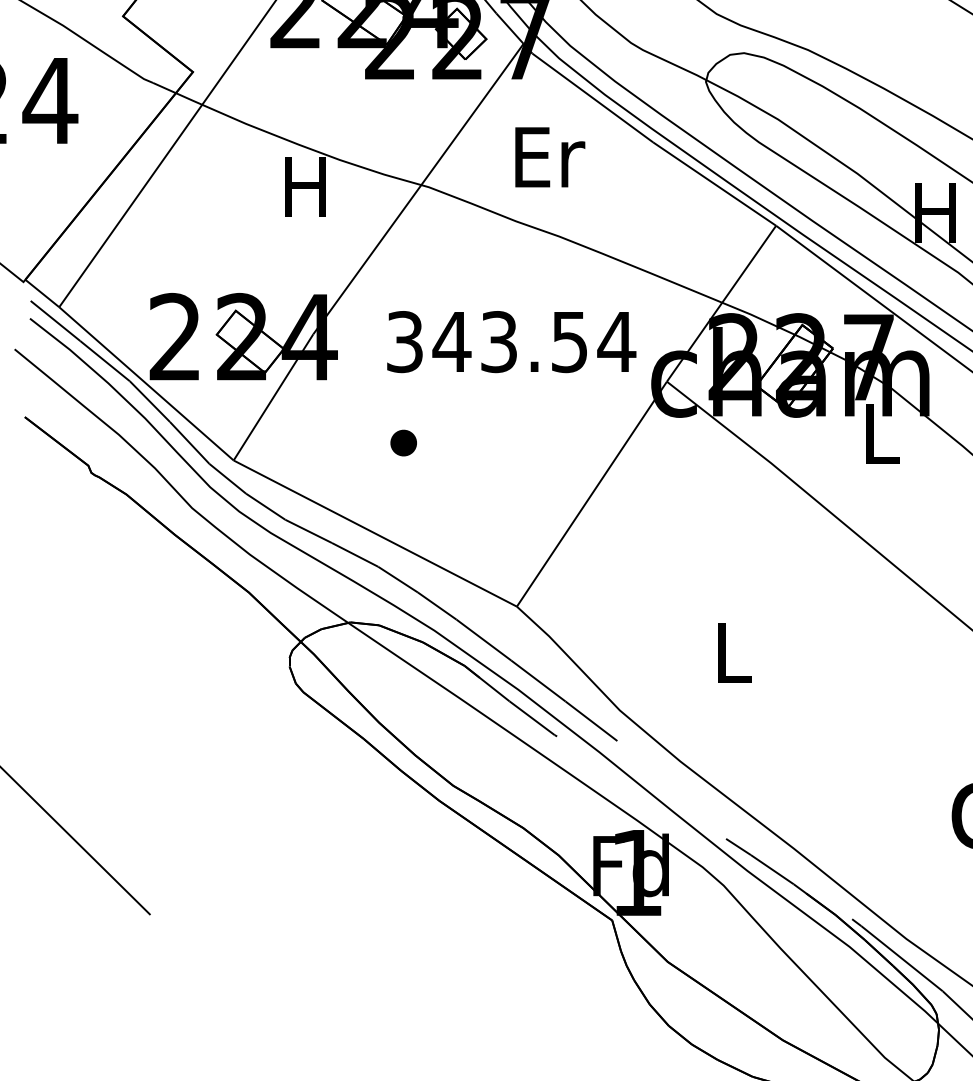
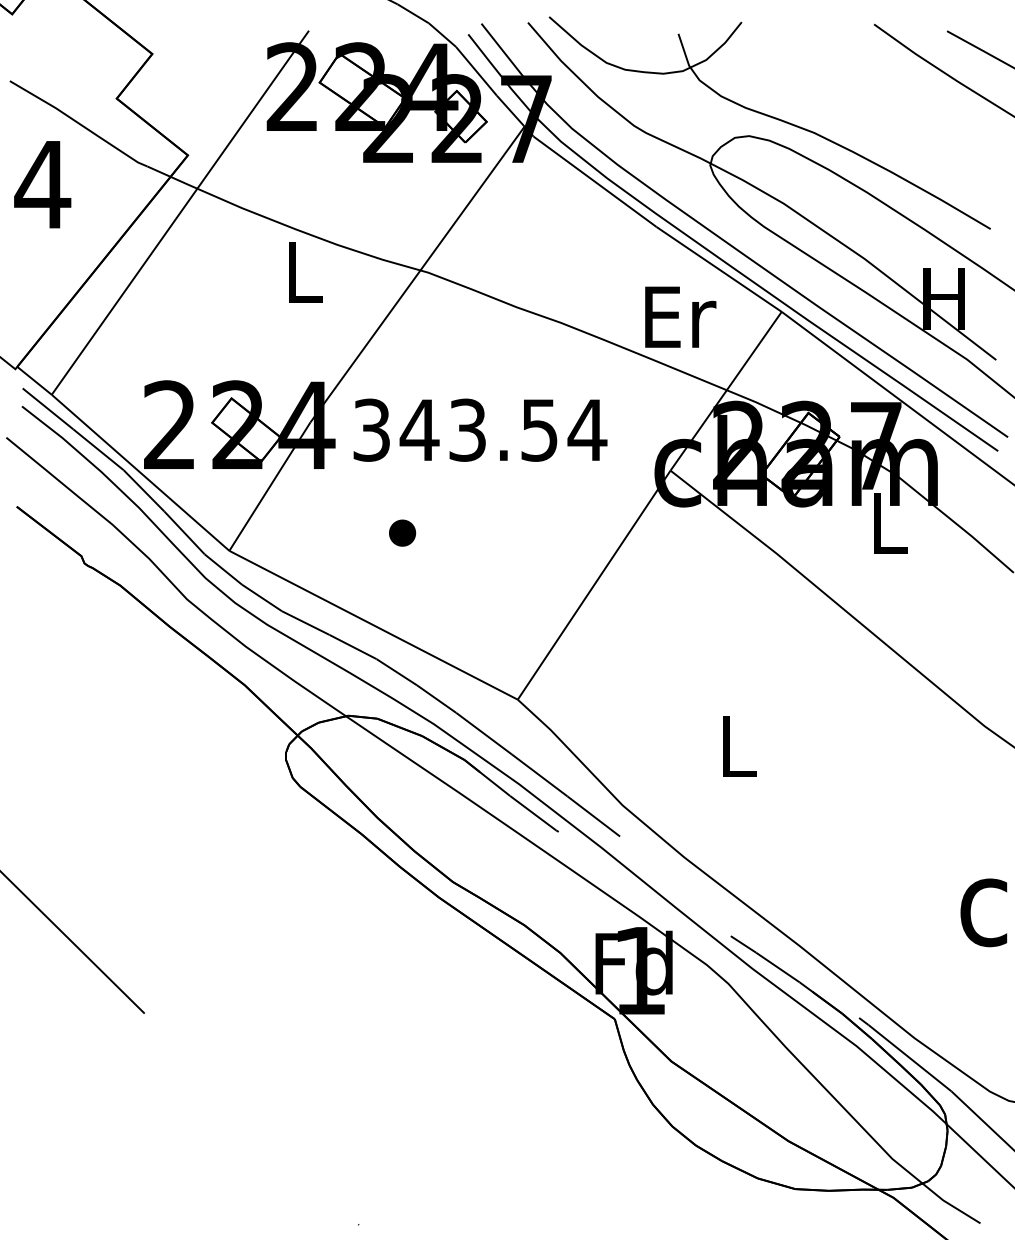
text: (550, 156) -> (680, 316), moved
text: (305, 187) -> (302, 272), H -> L
text: (511, 341) -> (480, 429), moved

